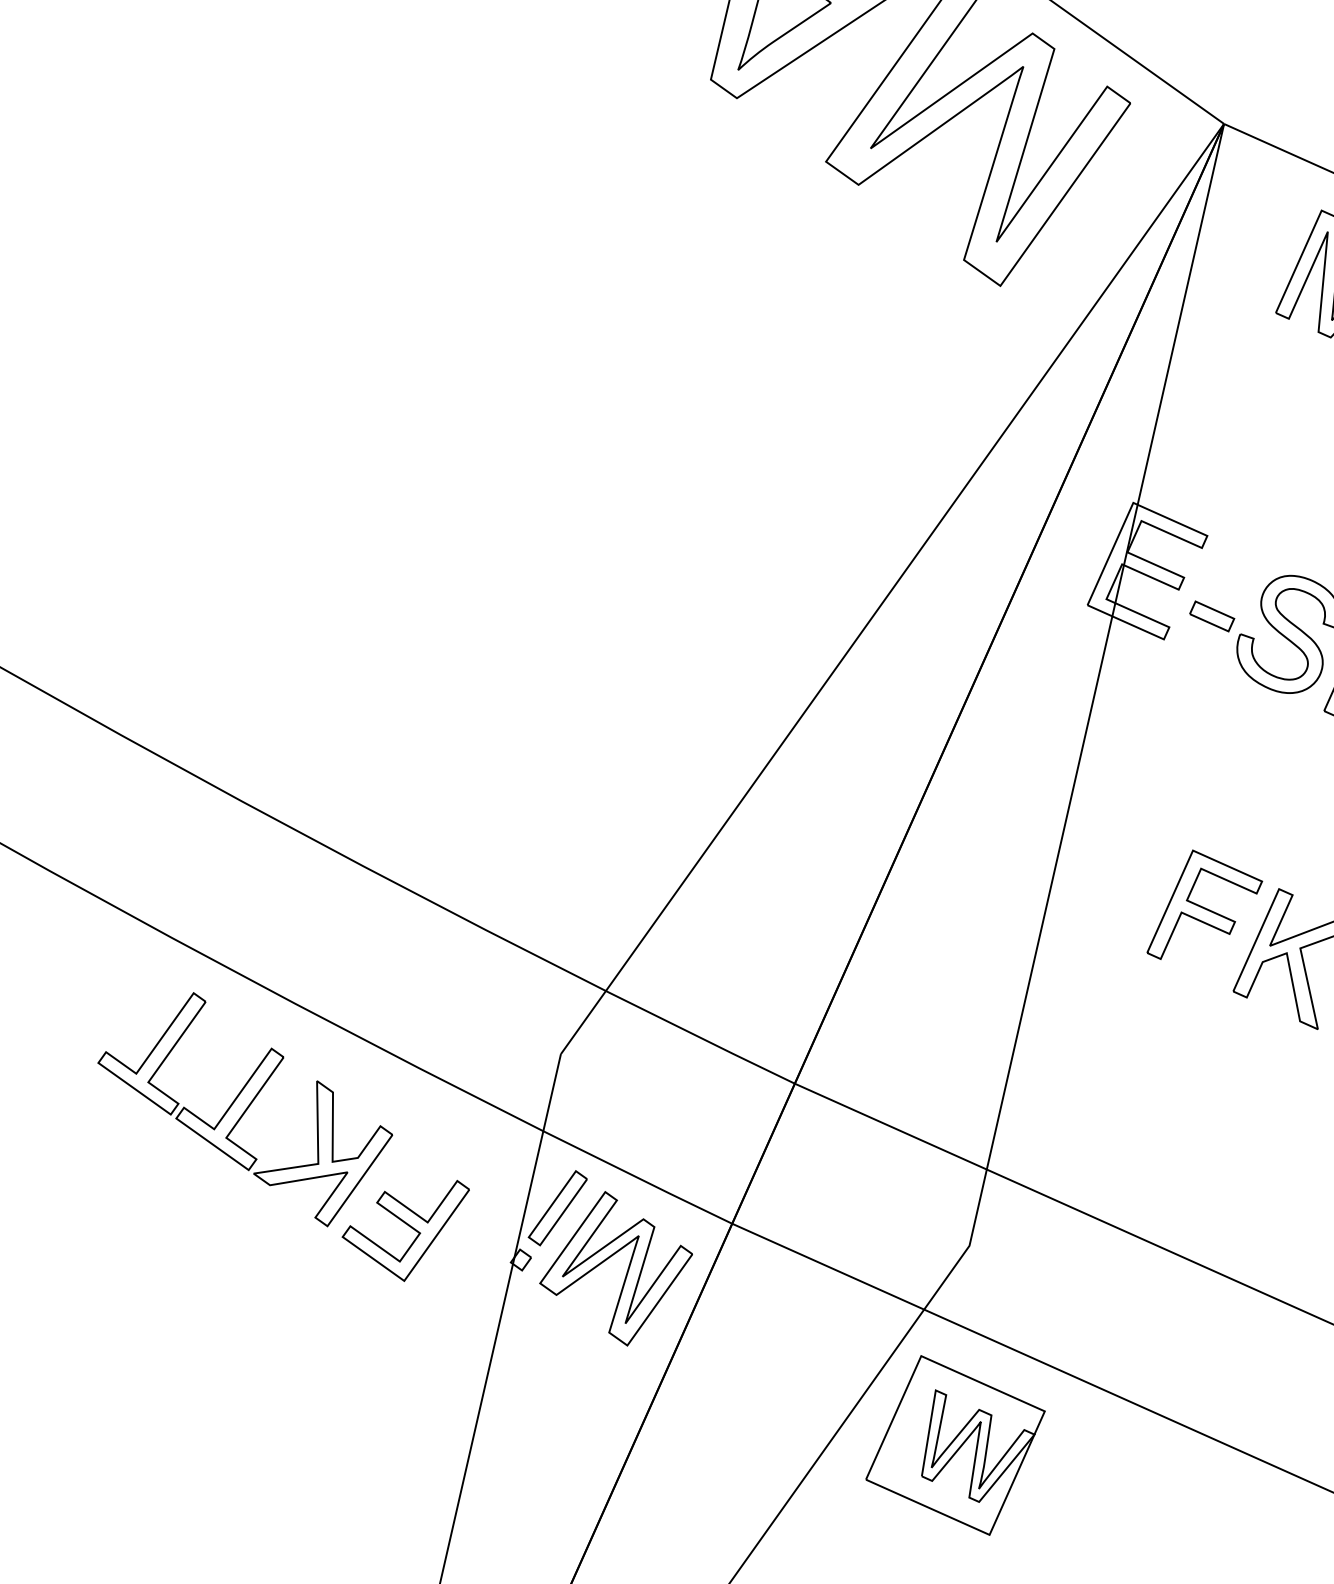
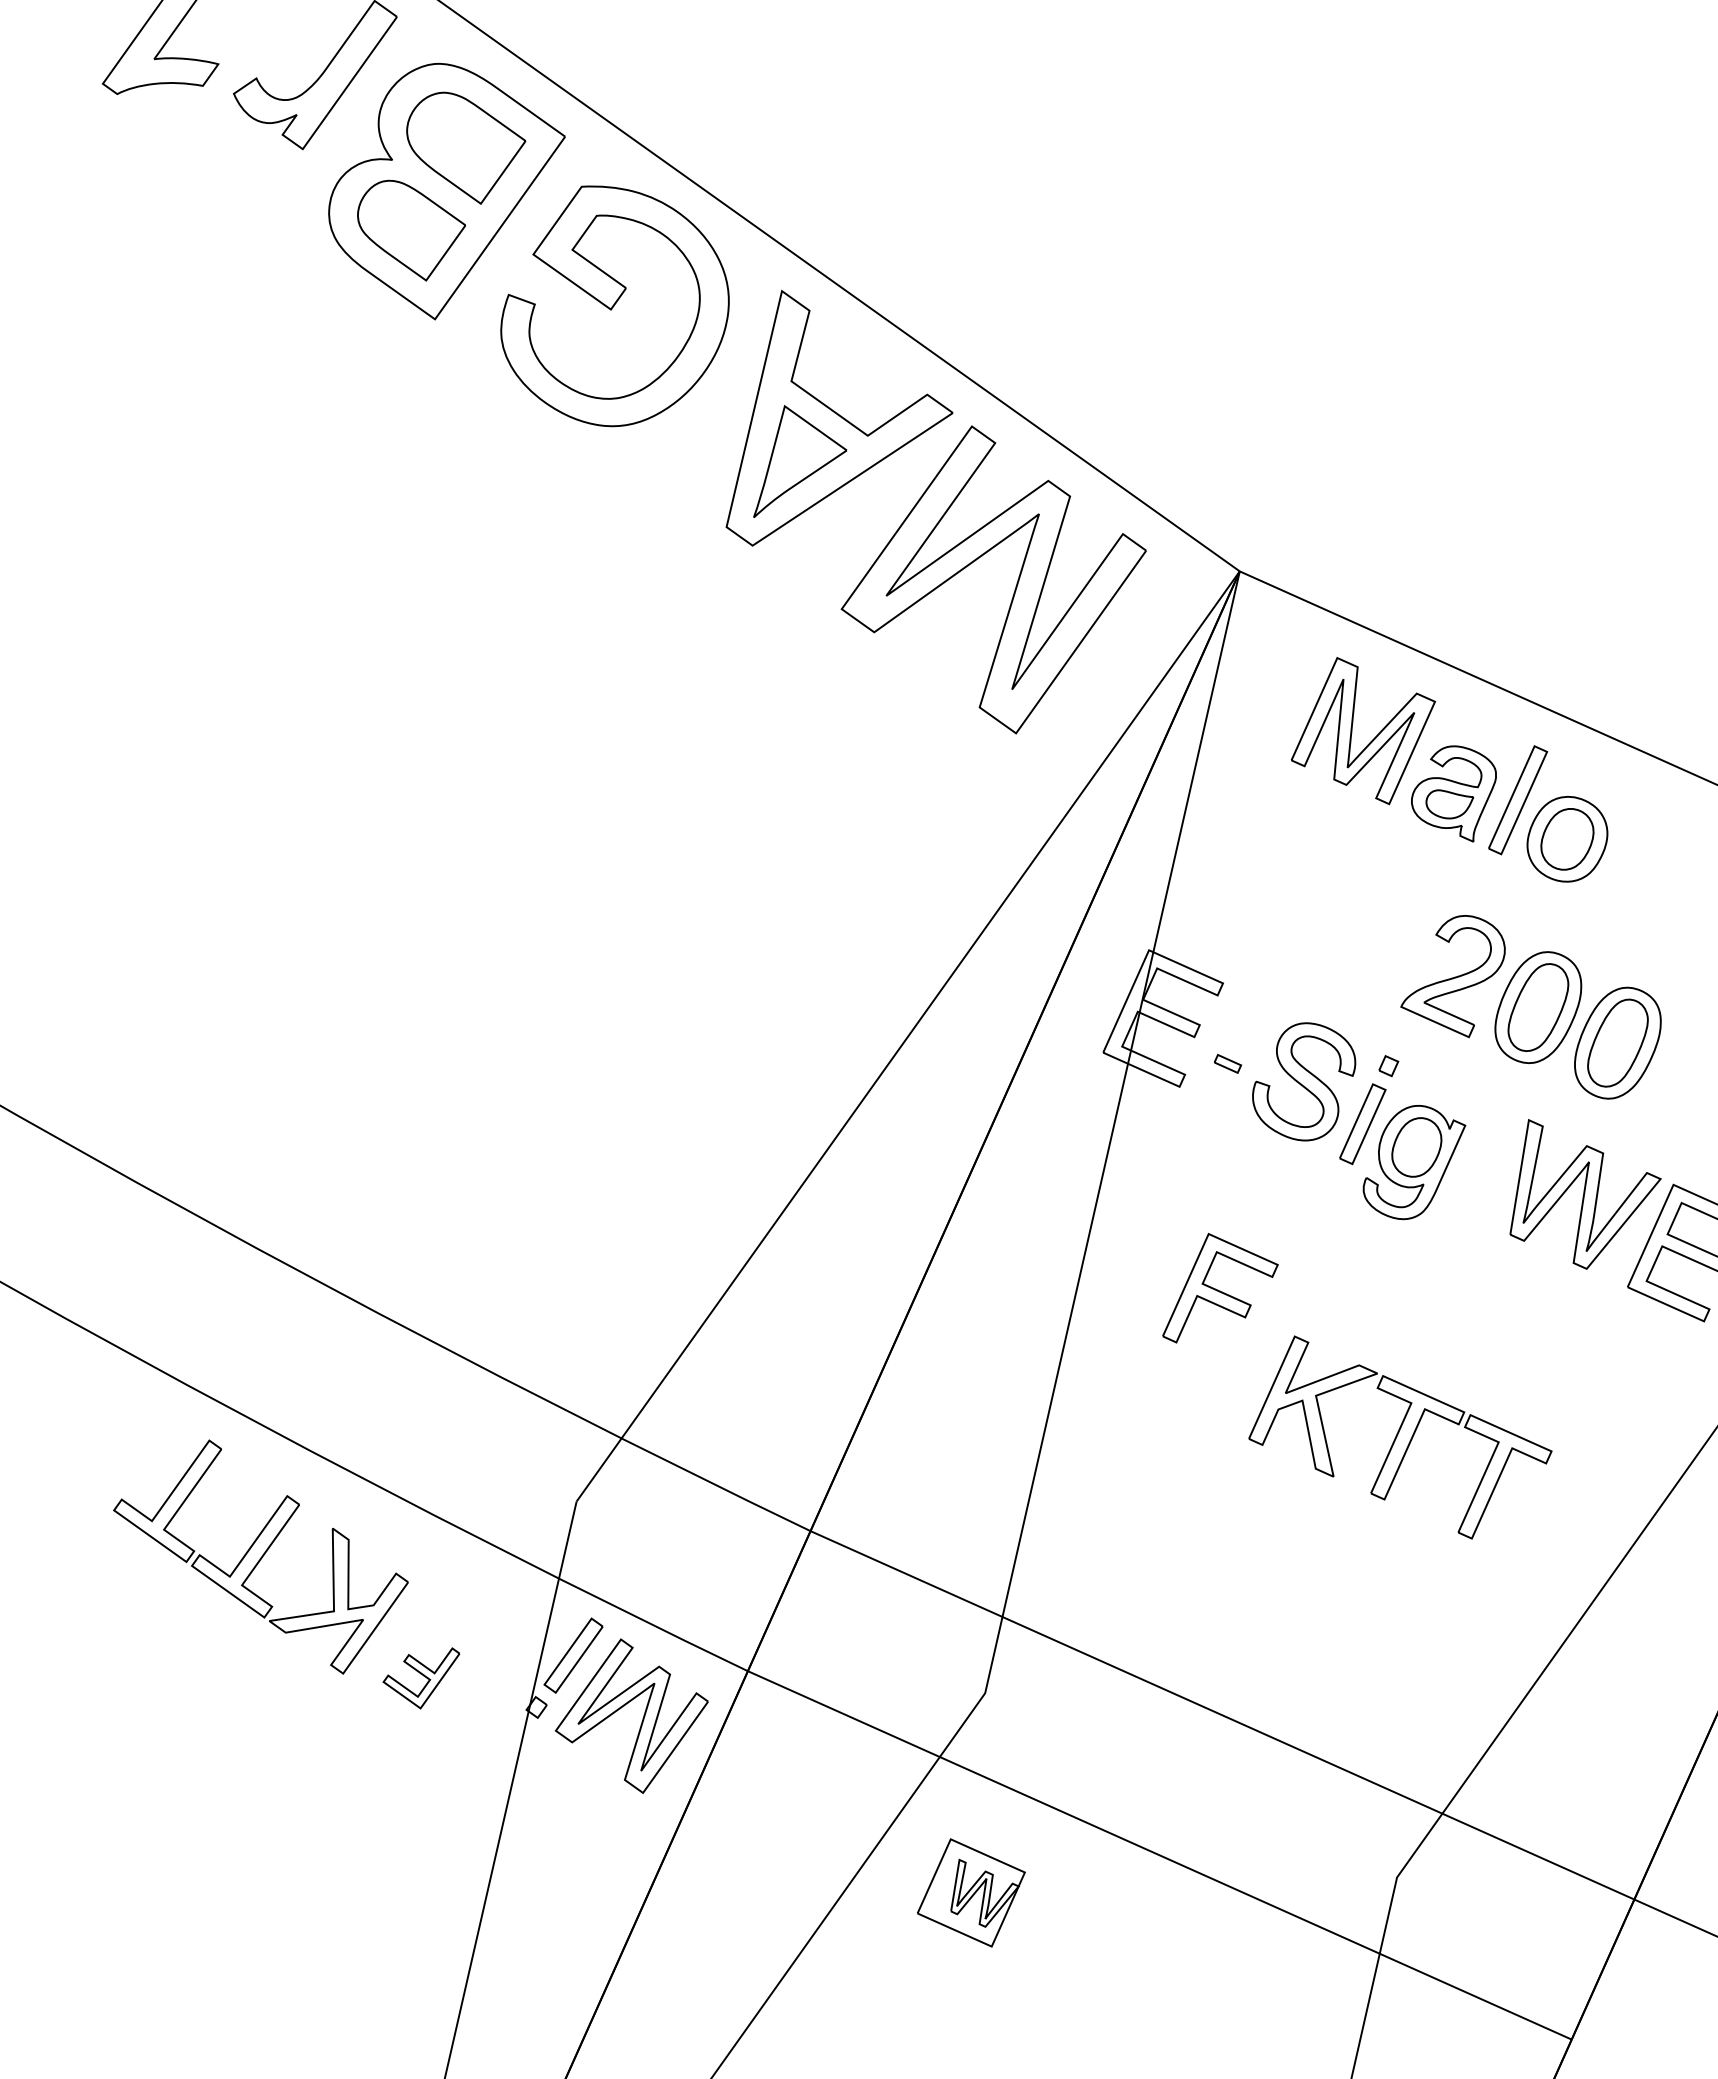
part: (1211, 616) -> (1227, 1063), size x0.6
part: (1204, 905) -> (1220, 1288), moved
part: (405, 1231) -> (421, 1678), size x0.6
part: (955, 1445) -> (971, 1892), size x0.6

